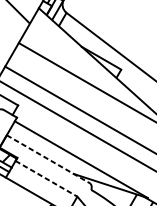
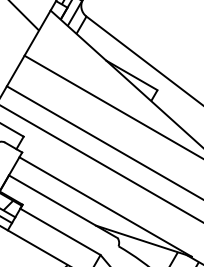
line: (48, 159) -> (63, 206), dashed -> solid
line: (46, 179) -> (60, 232), dashed -> solid

